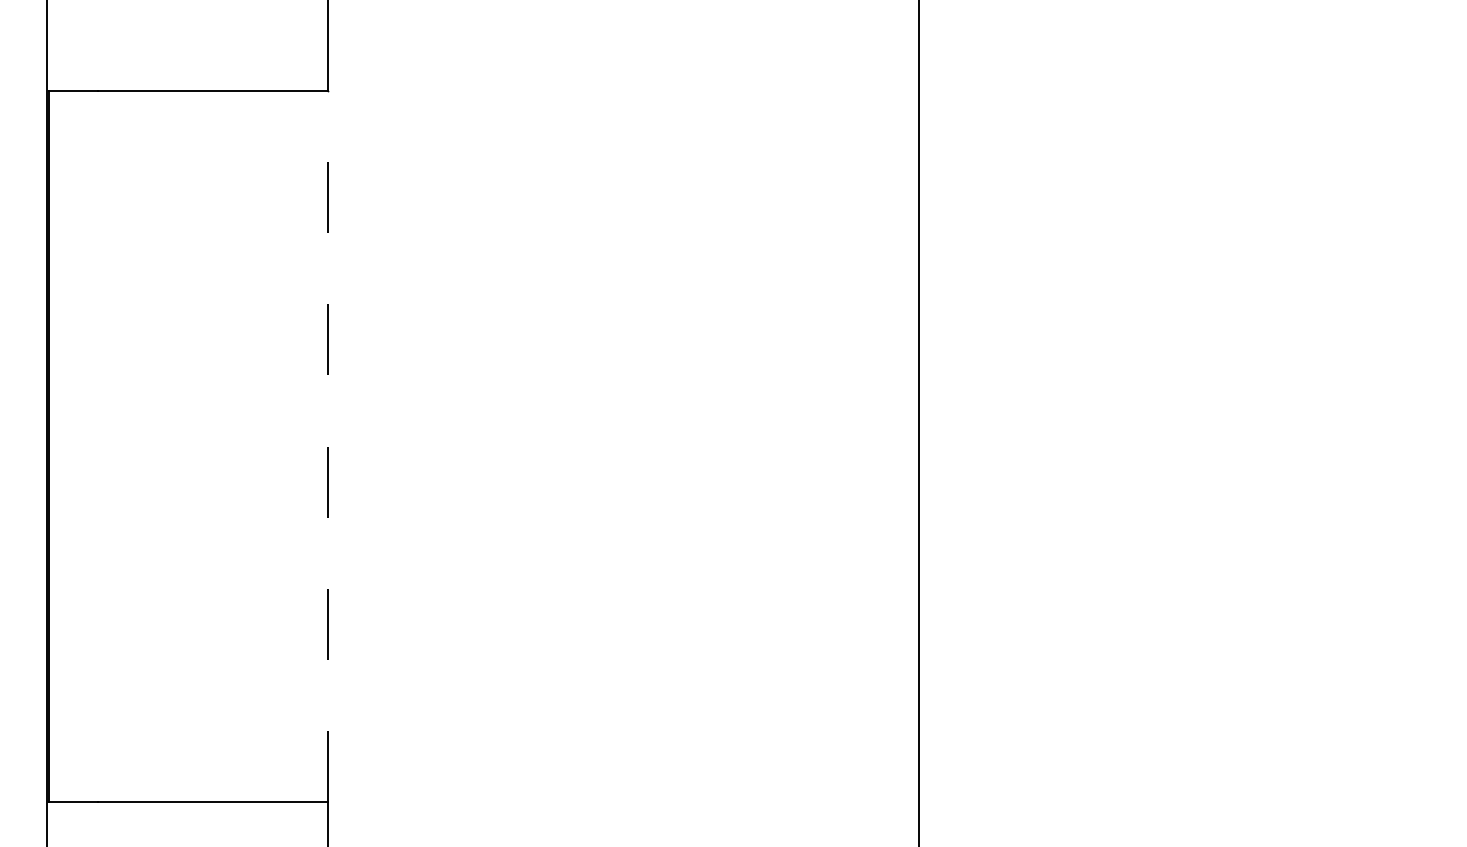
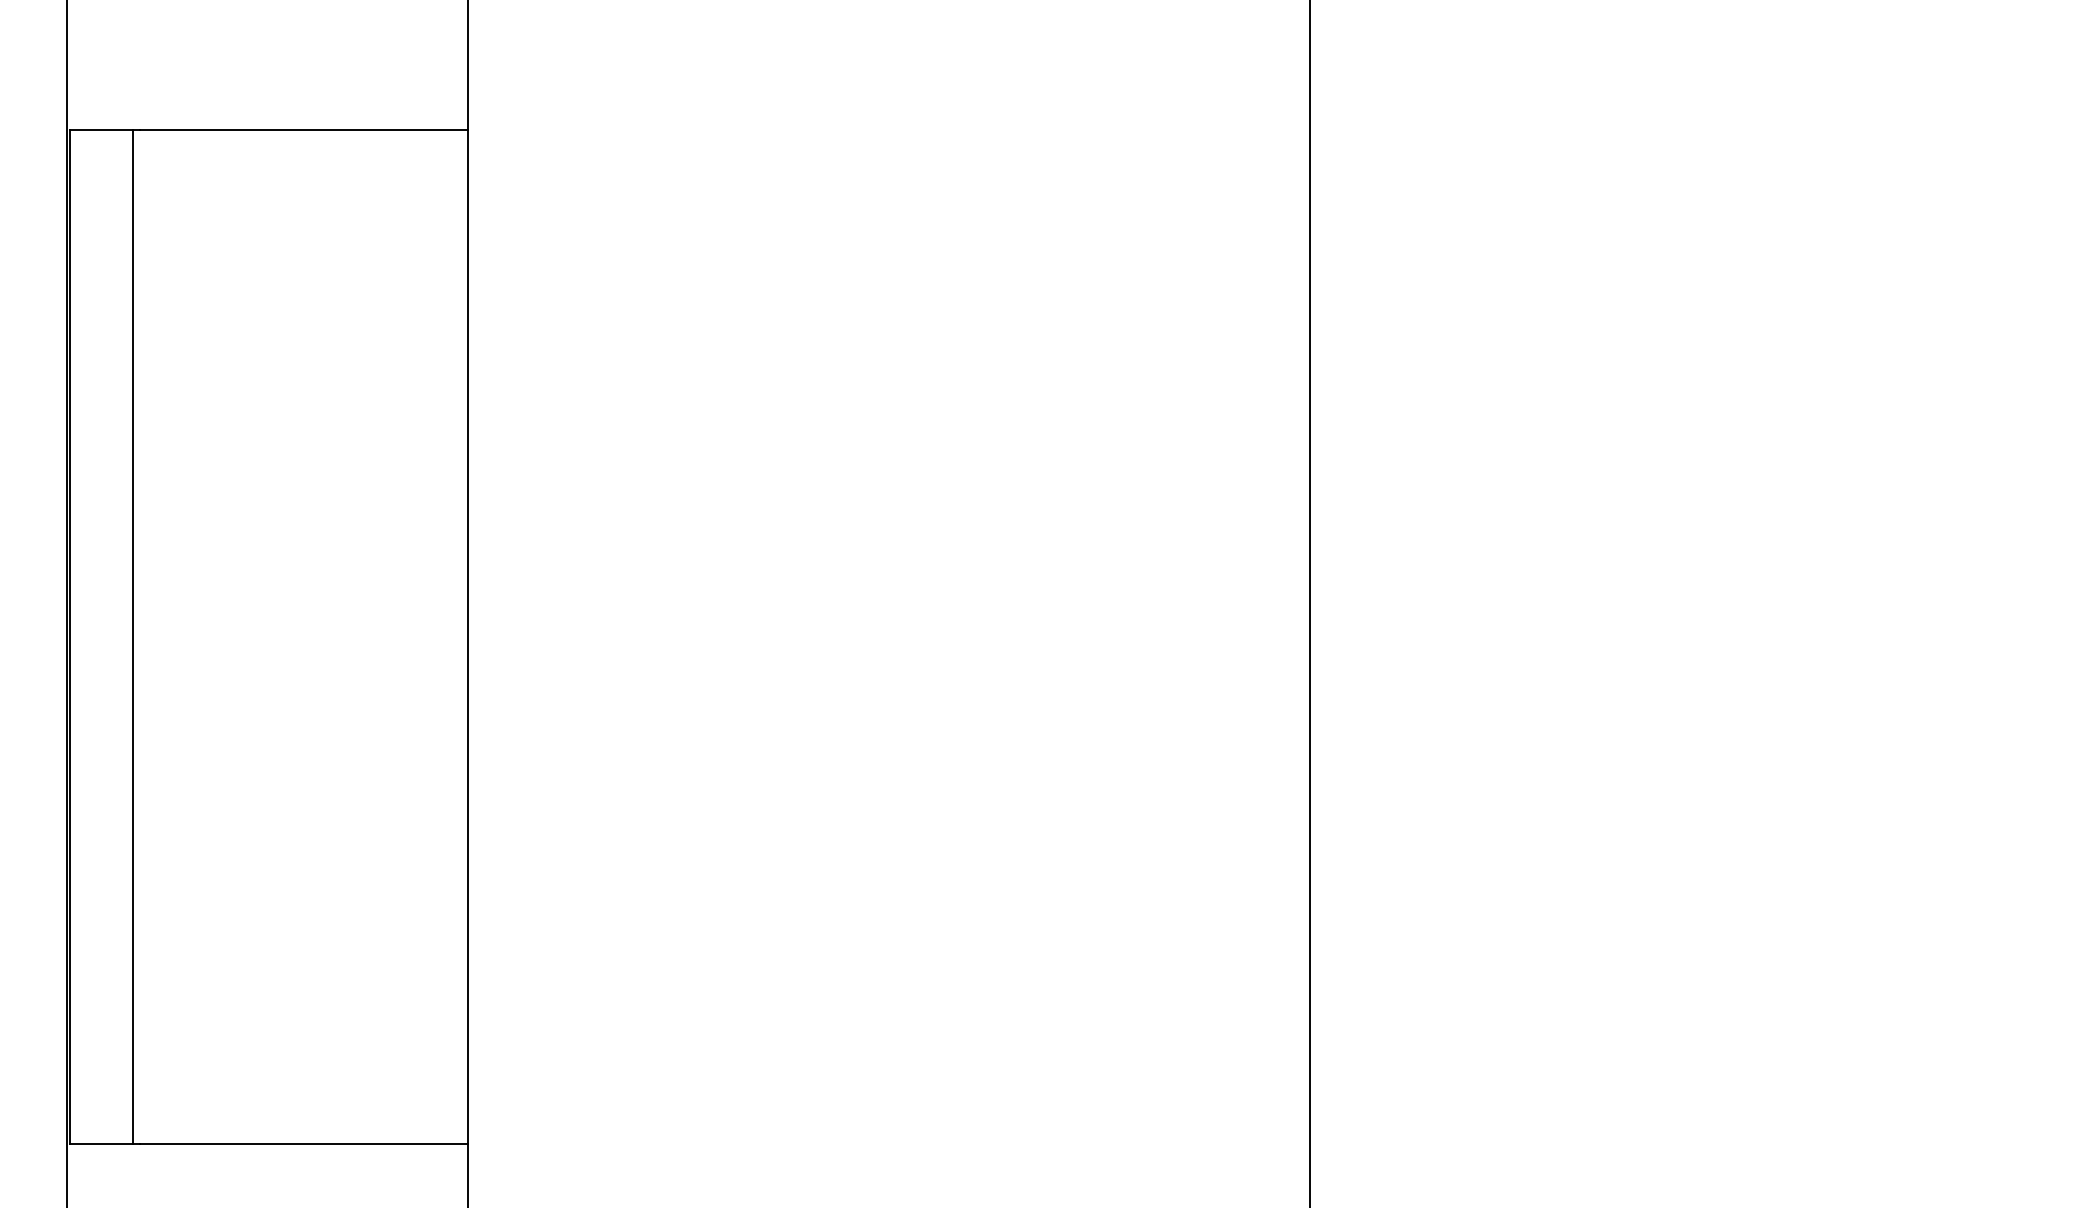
line: (93, 446) -> (133, 636), added
line: (328, 446) -> (468, 636), dashed -> solid

